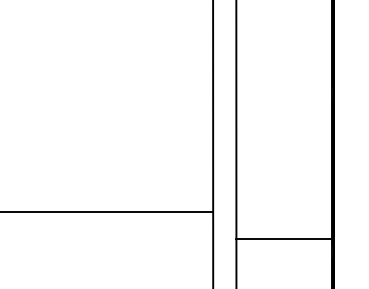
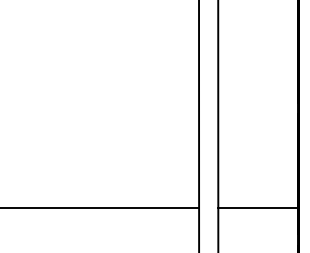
line: (283, 238) -> (257, 207), moved

